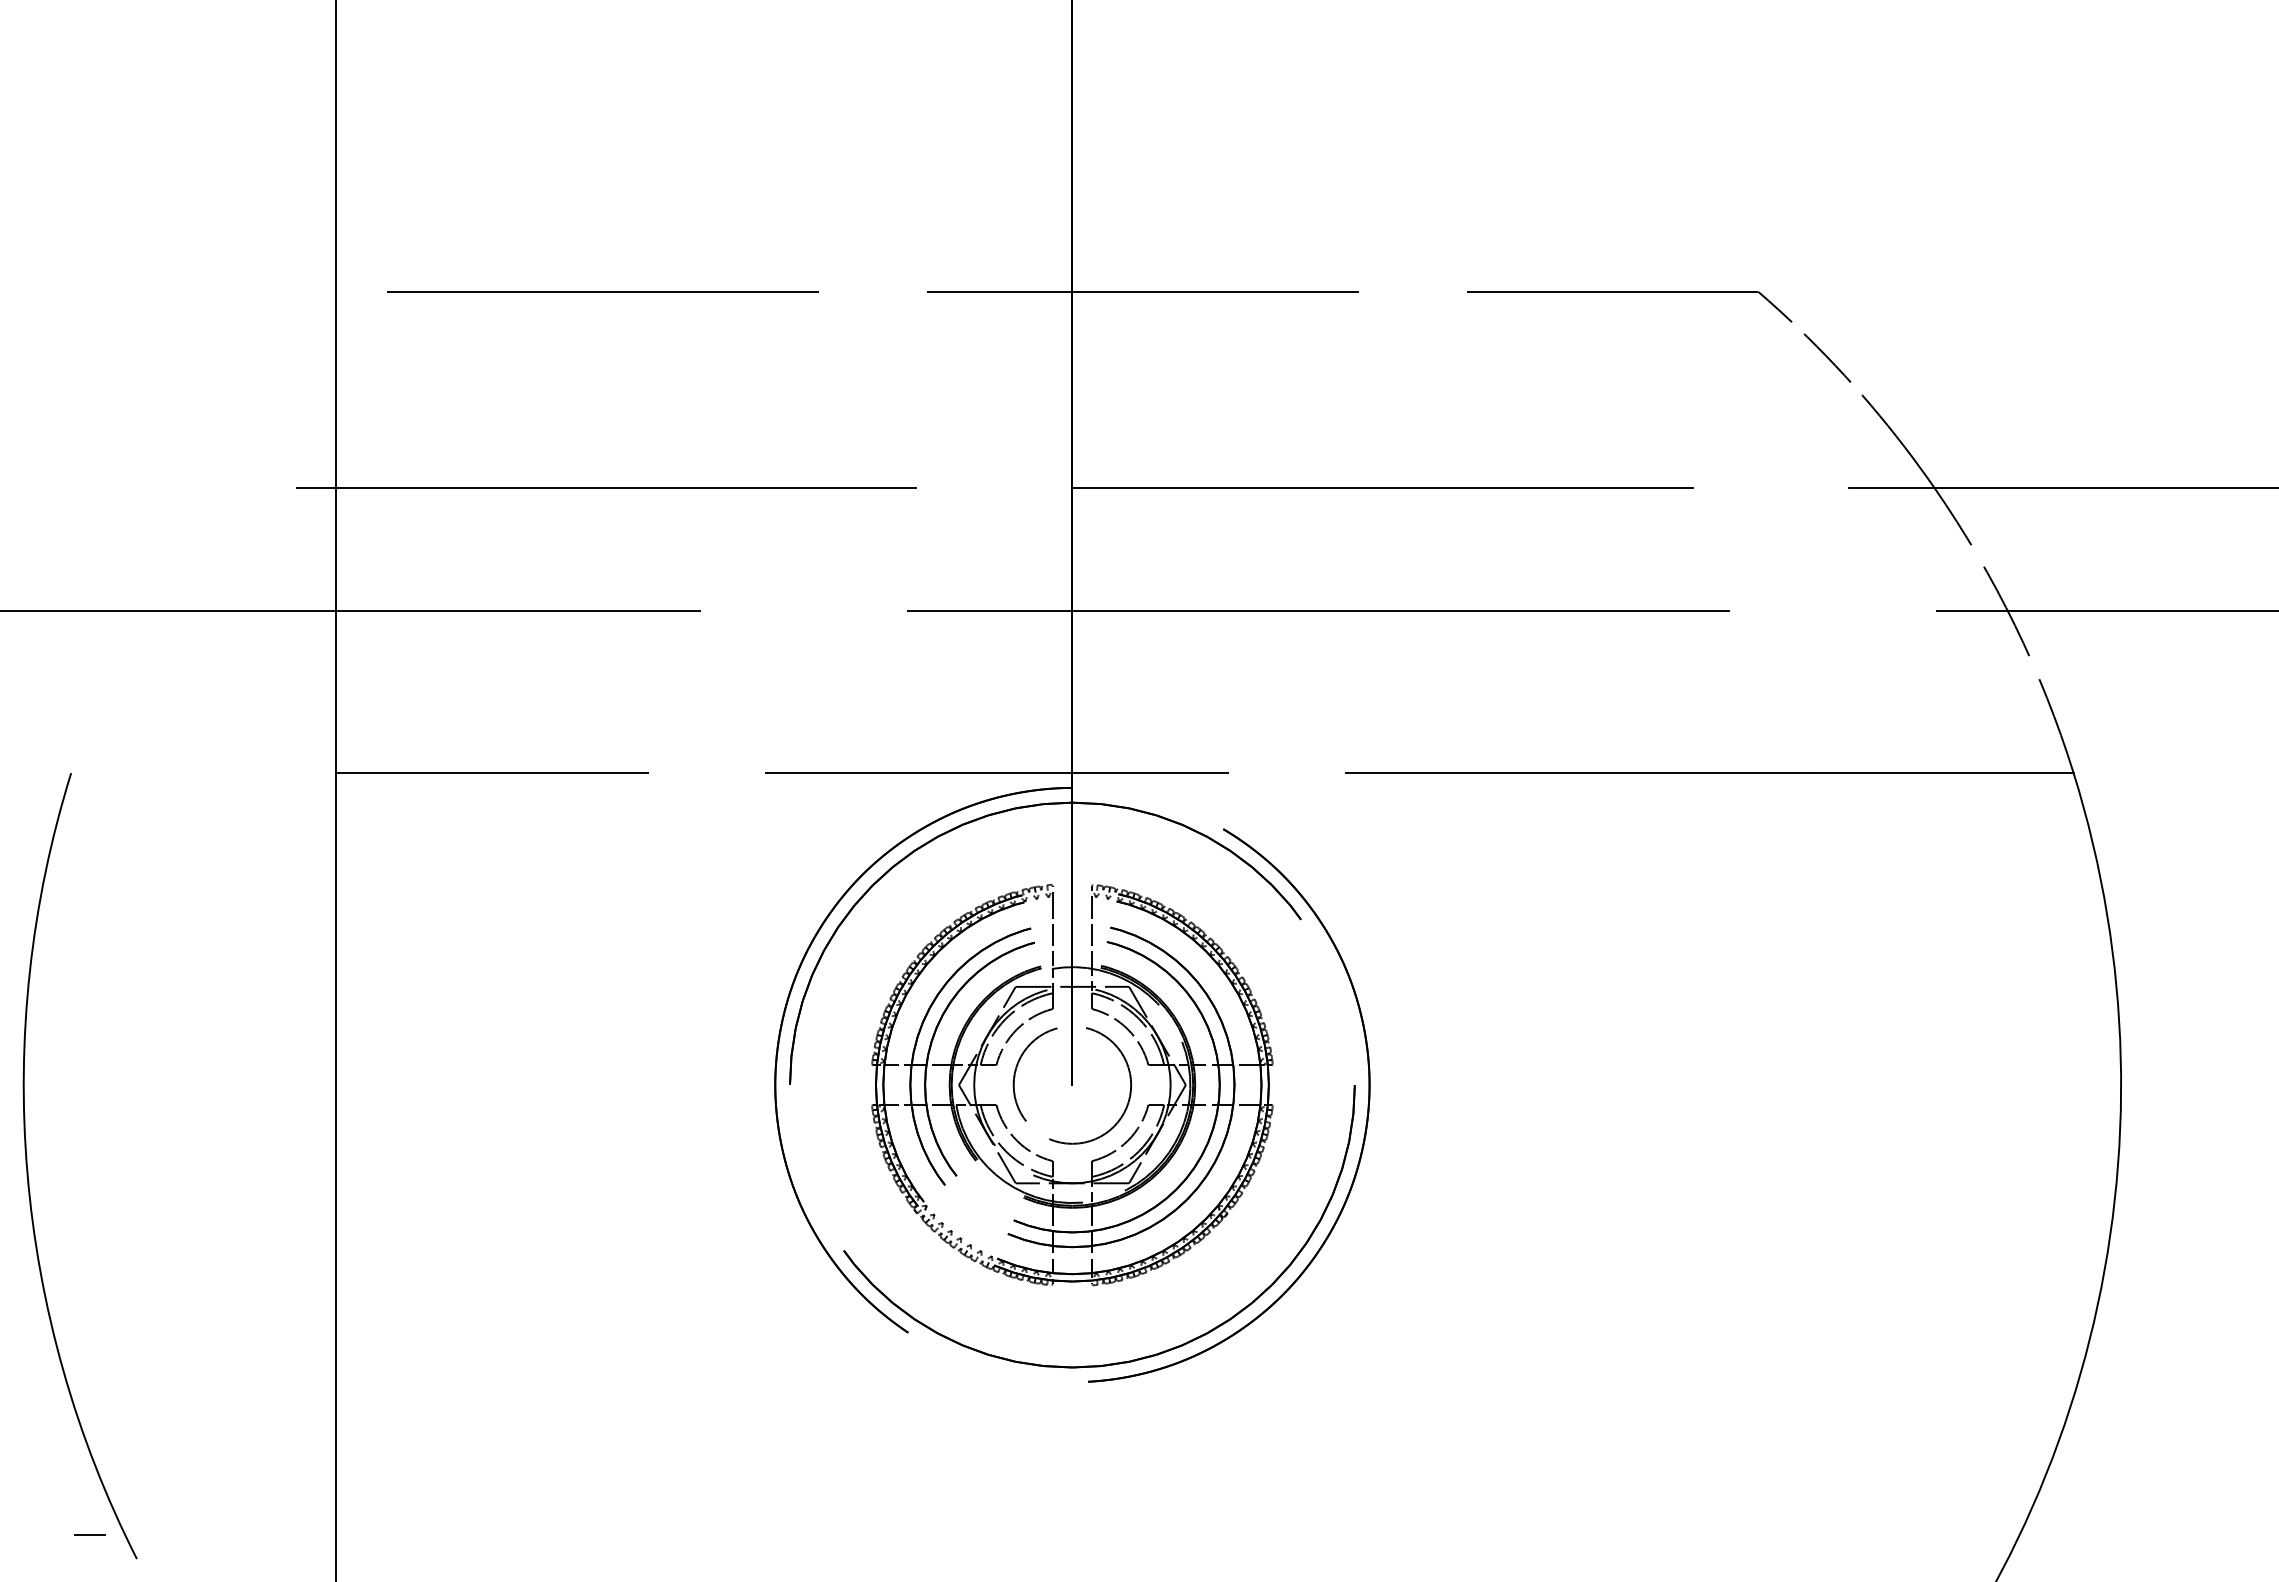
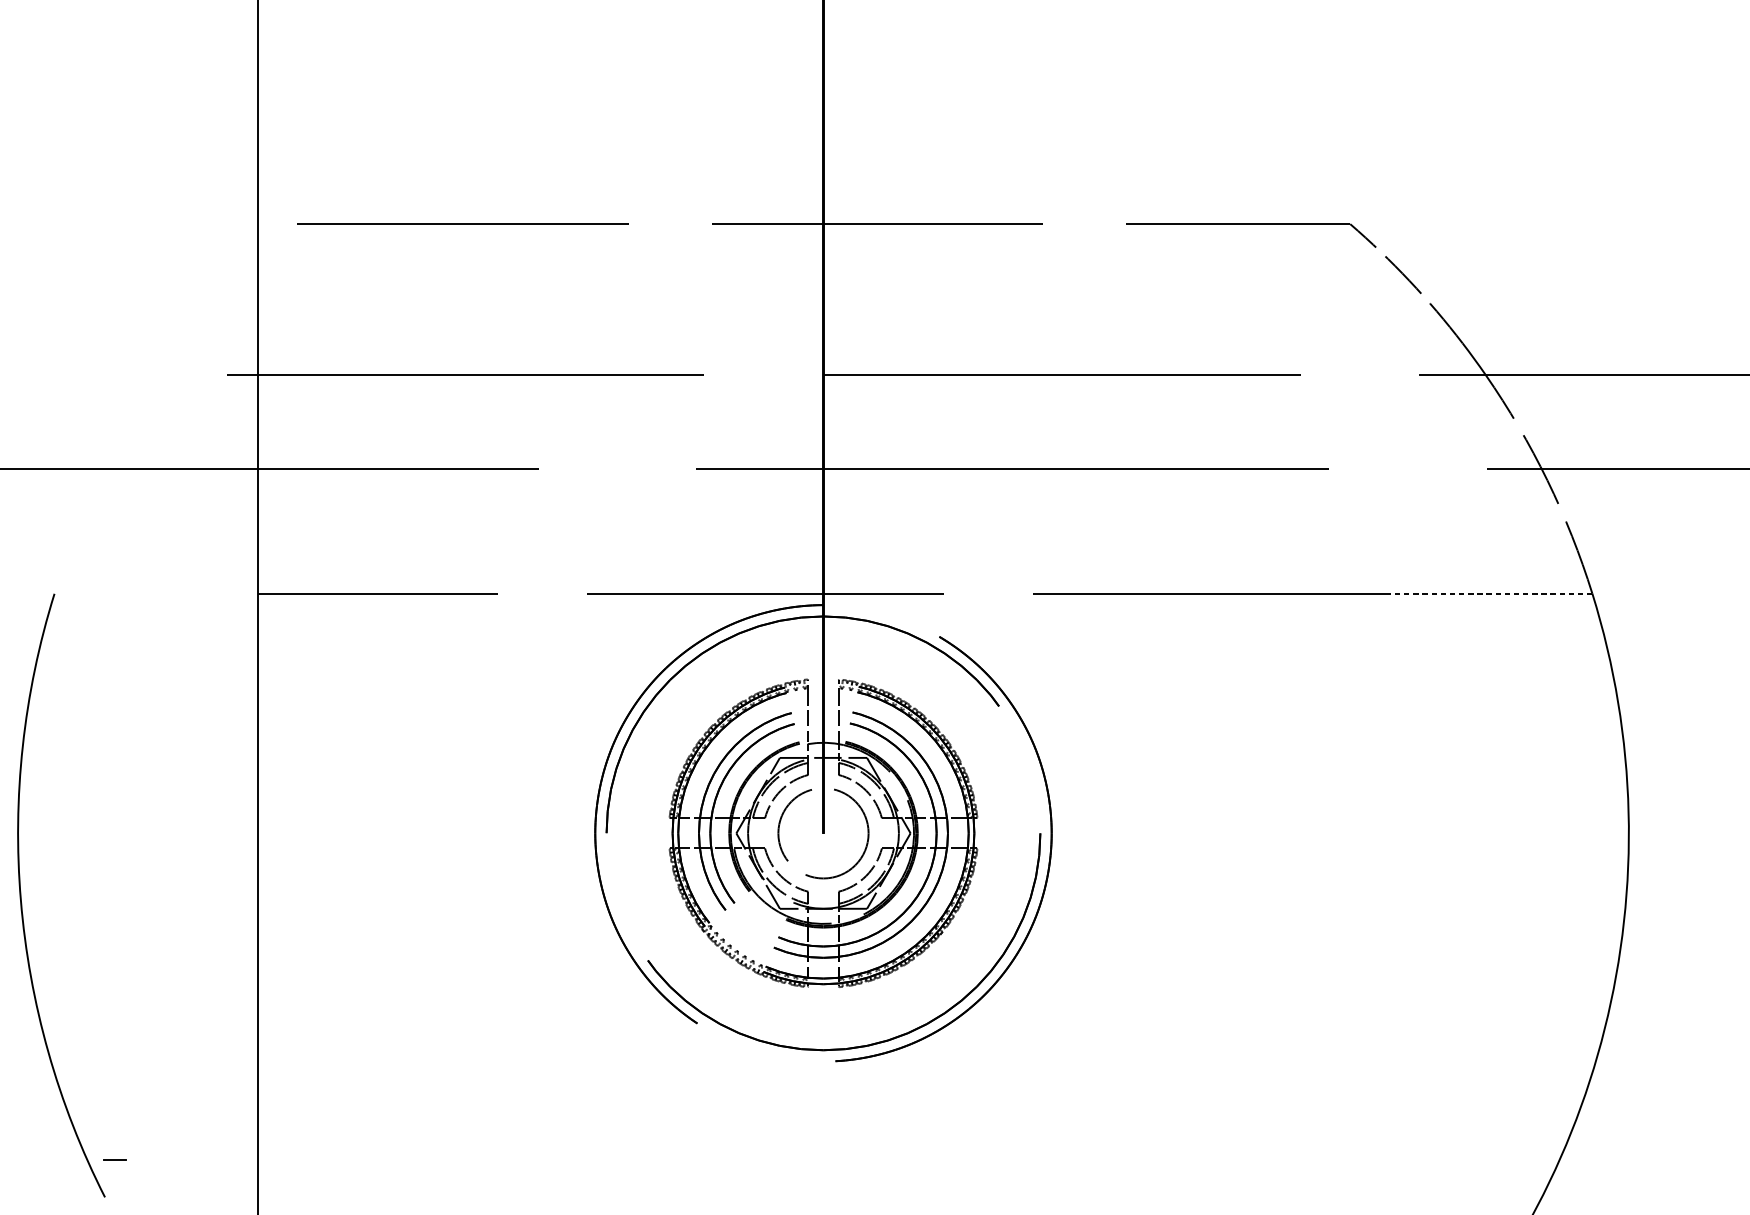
line: (1940, 773) -> (1490, 594), solid -> dashed
line: (89, 1534) -> (114, 1160), moved

